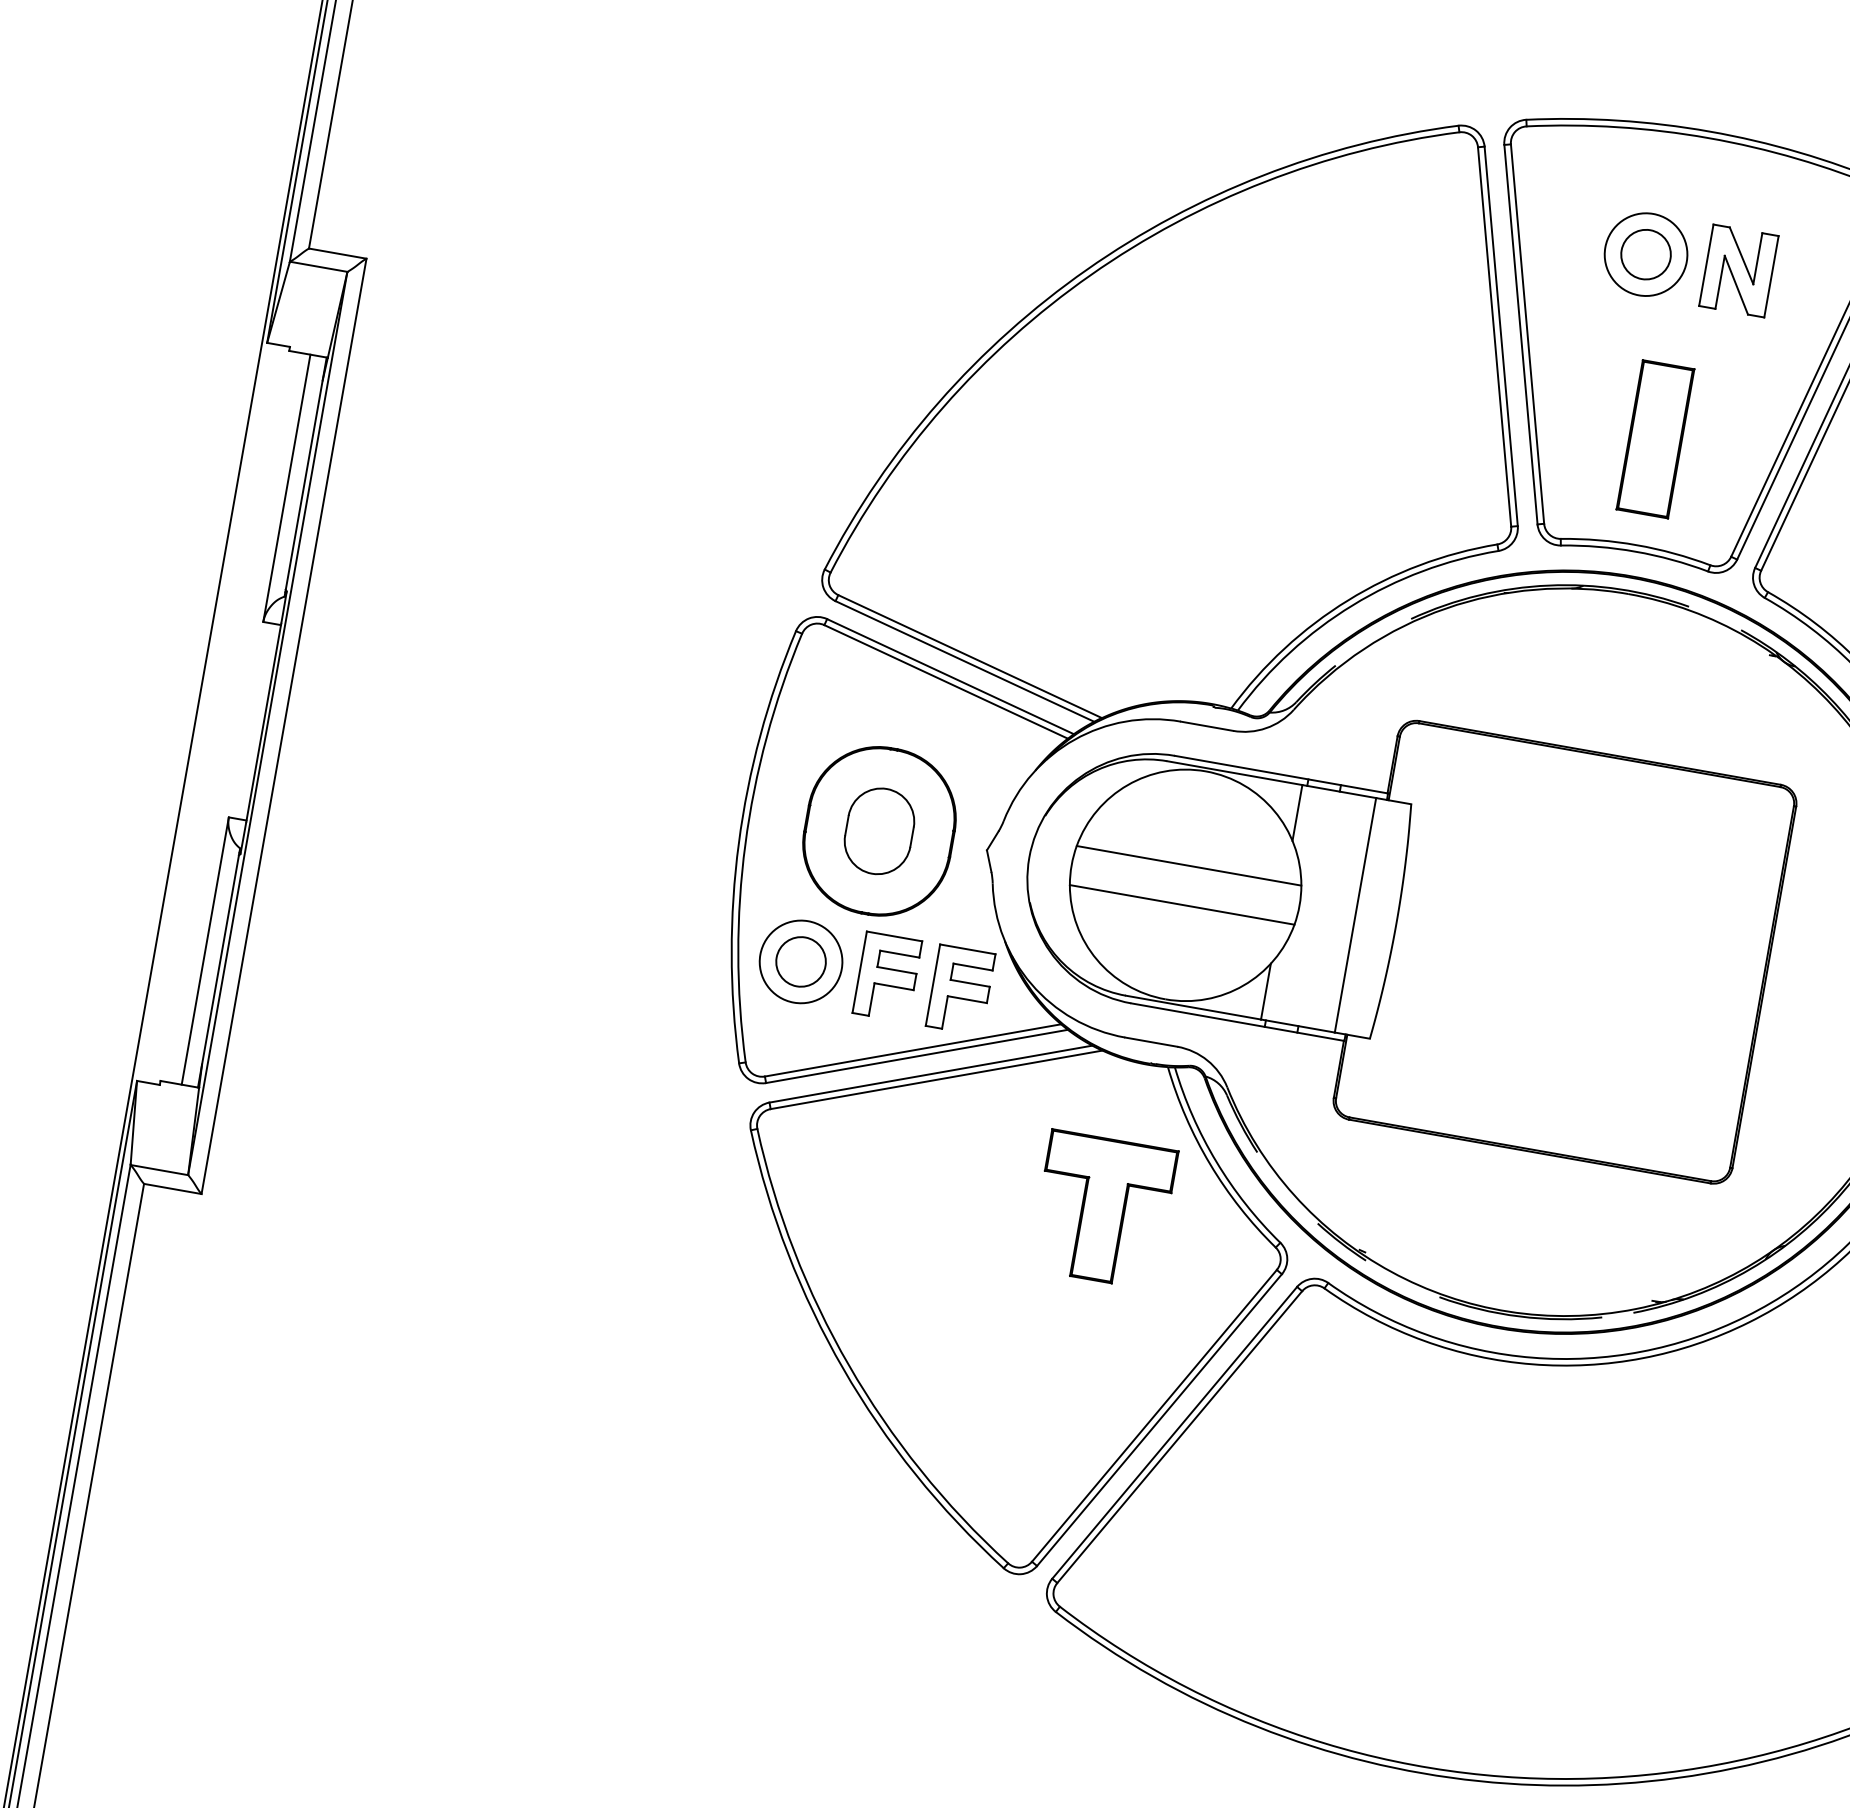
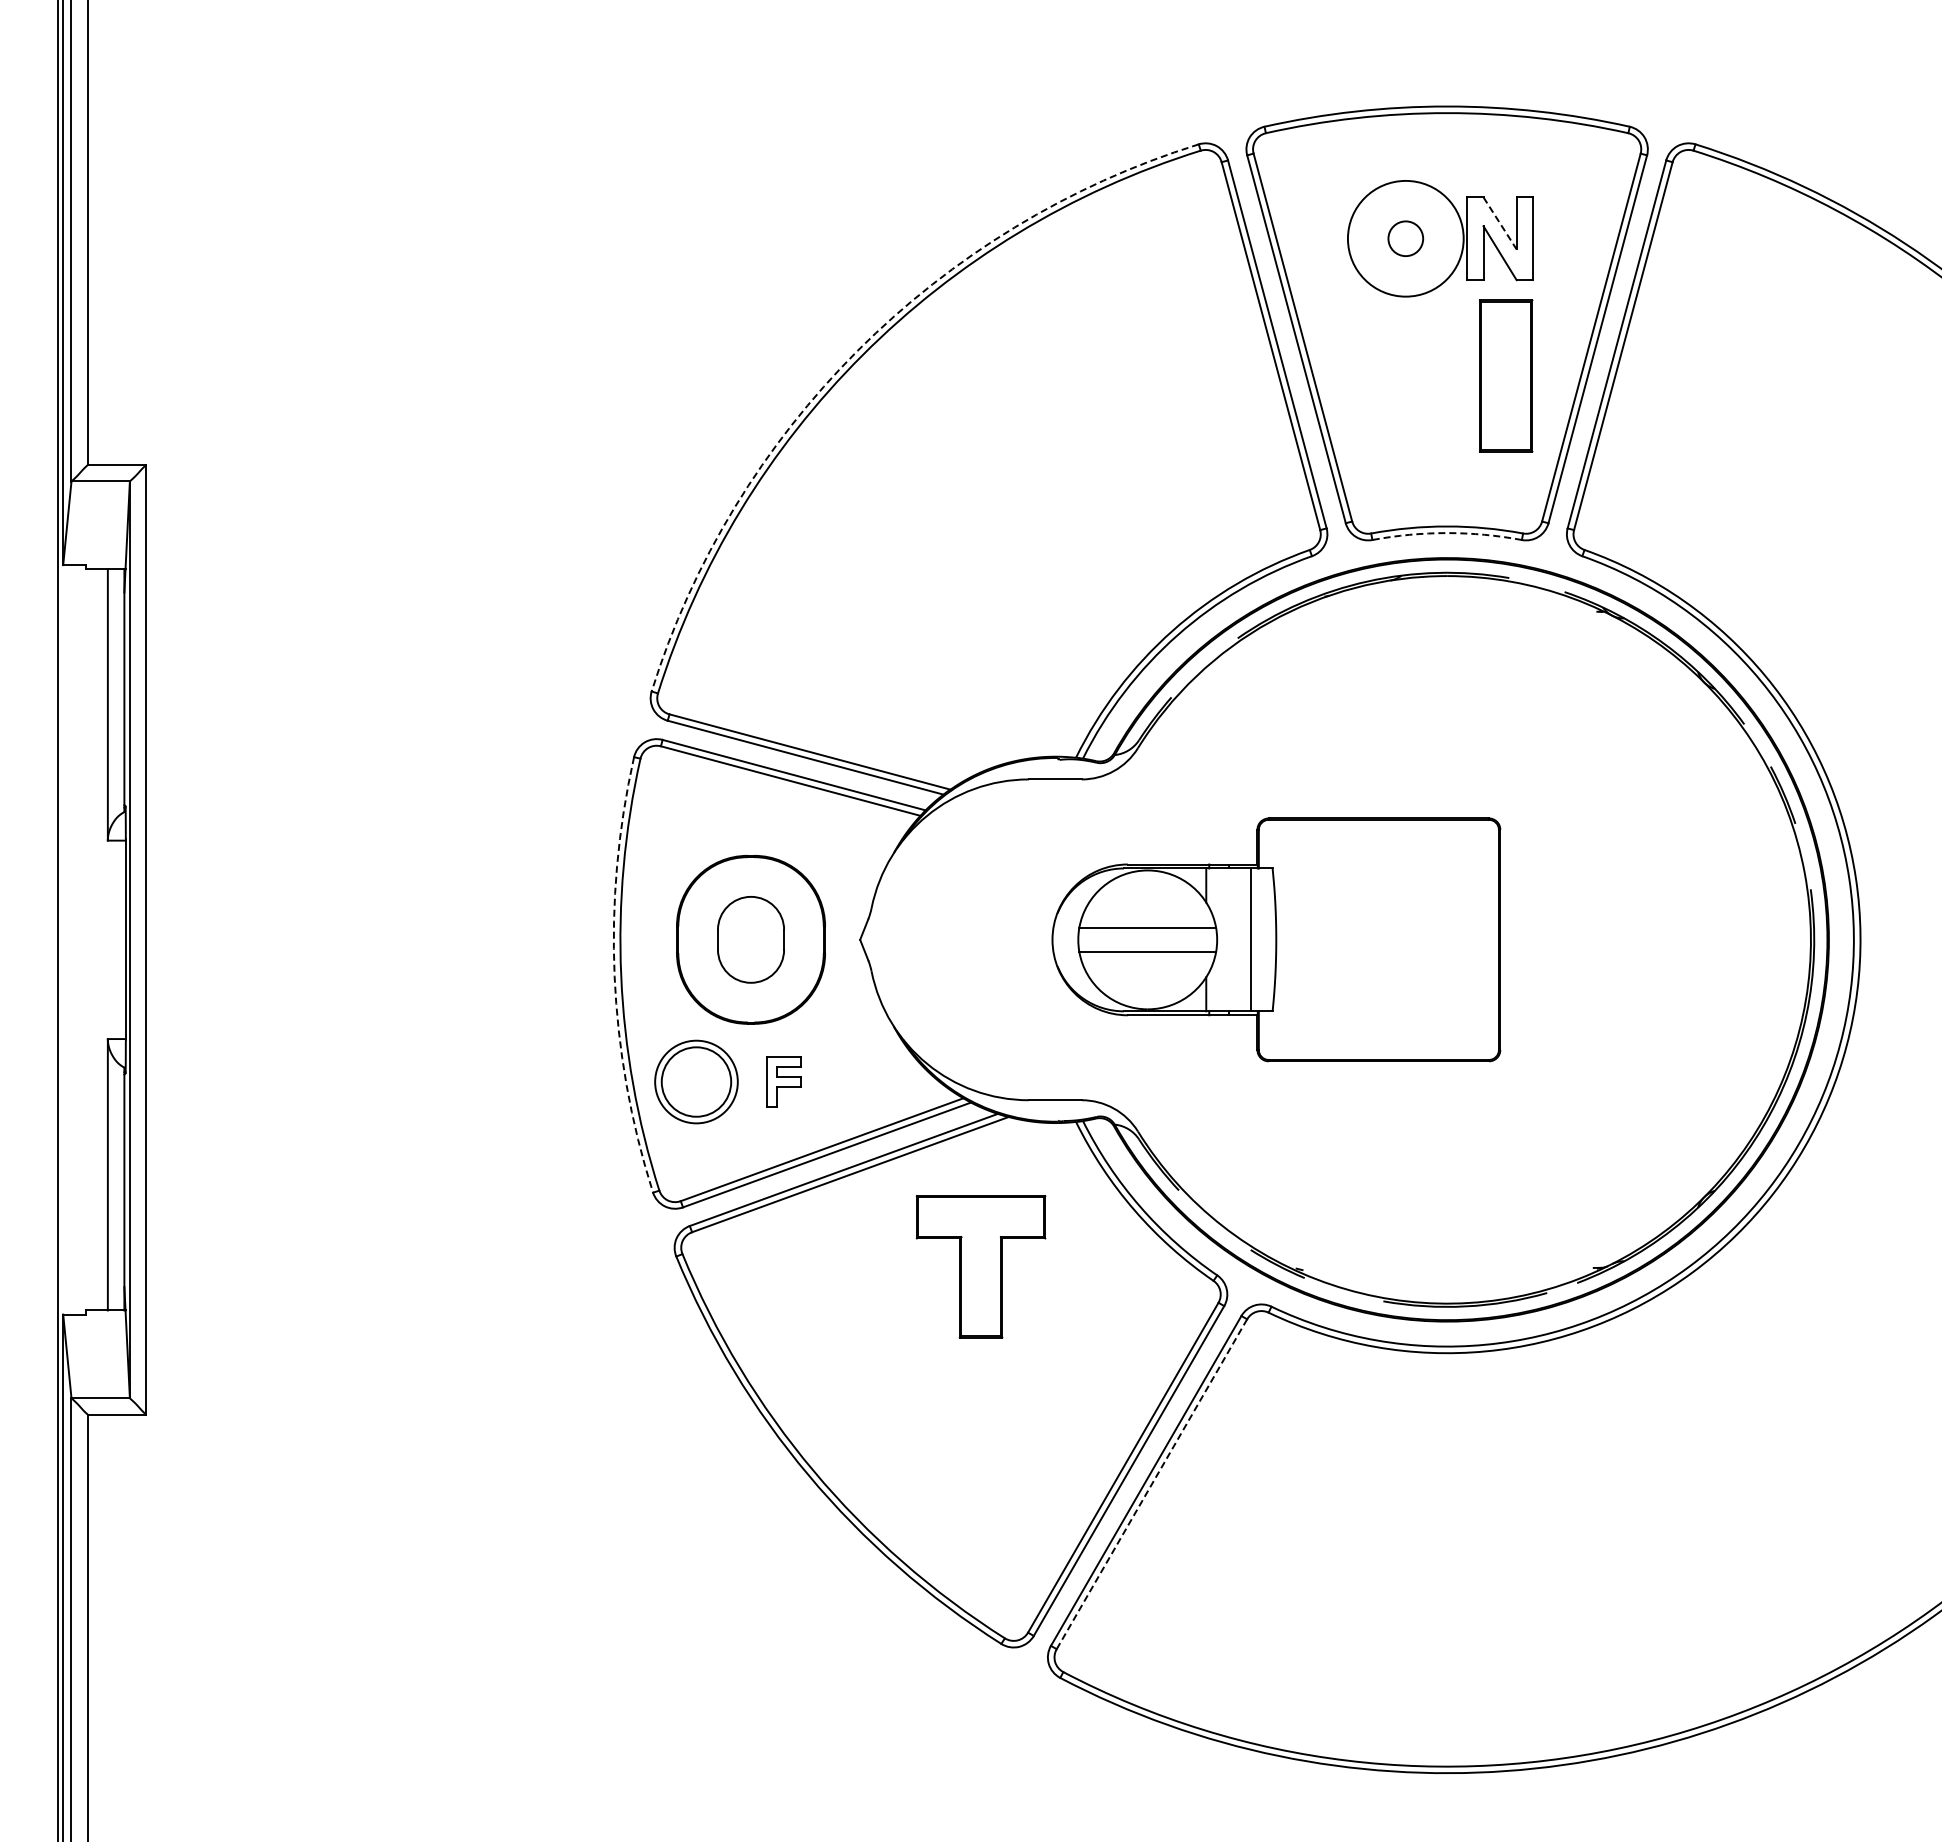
circle: (1645, 254) -> (1405, 238), size x0.7
circle: (1645, 254) -> (1405, 238), size x1.4
line: (1741, 256) -> (1500, 223), solid -> dashed
arc: (1086, 269) -> (857, 350), solid -> dashed
part: (1655, 438) -> (1506, 375), moved
arc: (1635, 552) -> (1447, 533), solid -> dashed
arc: (738, 843) -> (614, 976), solid -> dashed
part: (1397, 922) -> (1276, 939), size x0.6
circle: (801, 961) -> (696, 1081), size x1.4
part: (886, 976) -> (783, 1081), size x0.6
part: (960, 989) -> (858, 1081), removed
part: (1102, 1209) -> (980, 1266), moved
line: (1180, 1436) -> (1152, 1483), solid -> dashed

